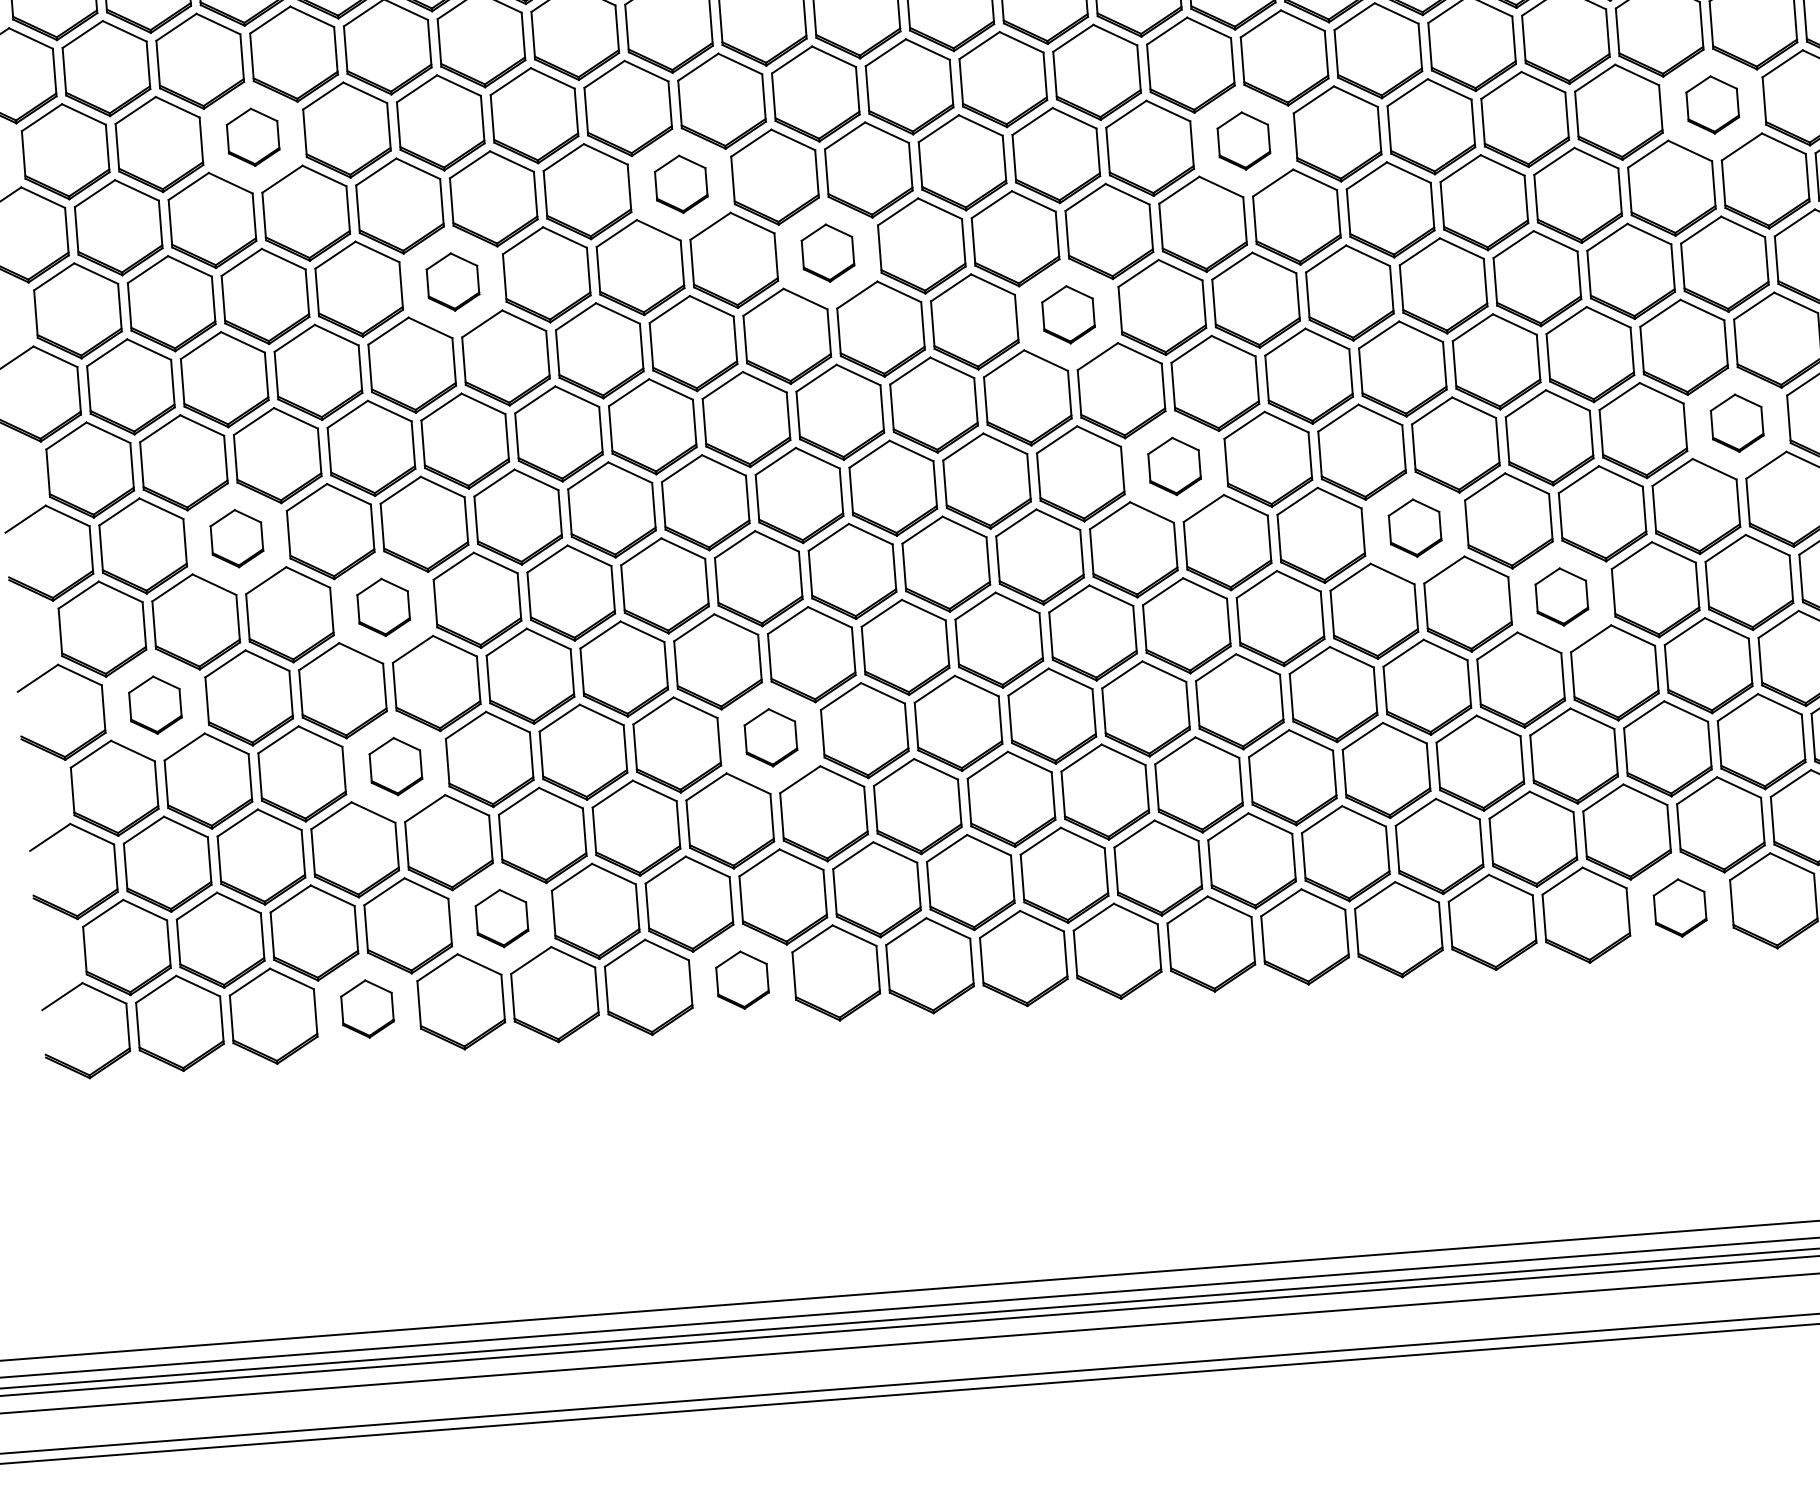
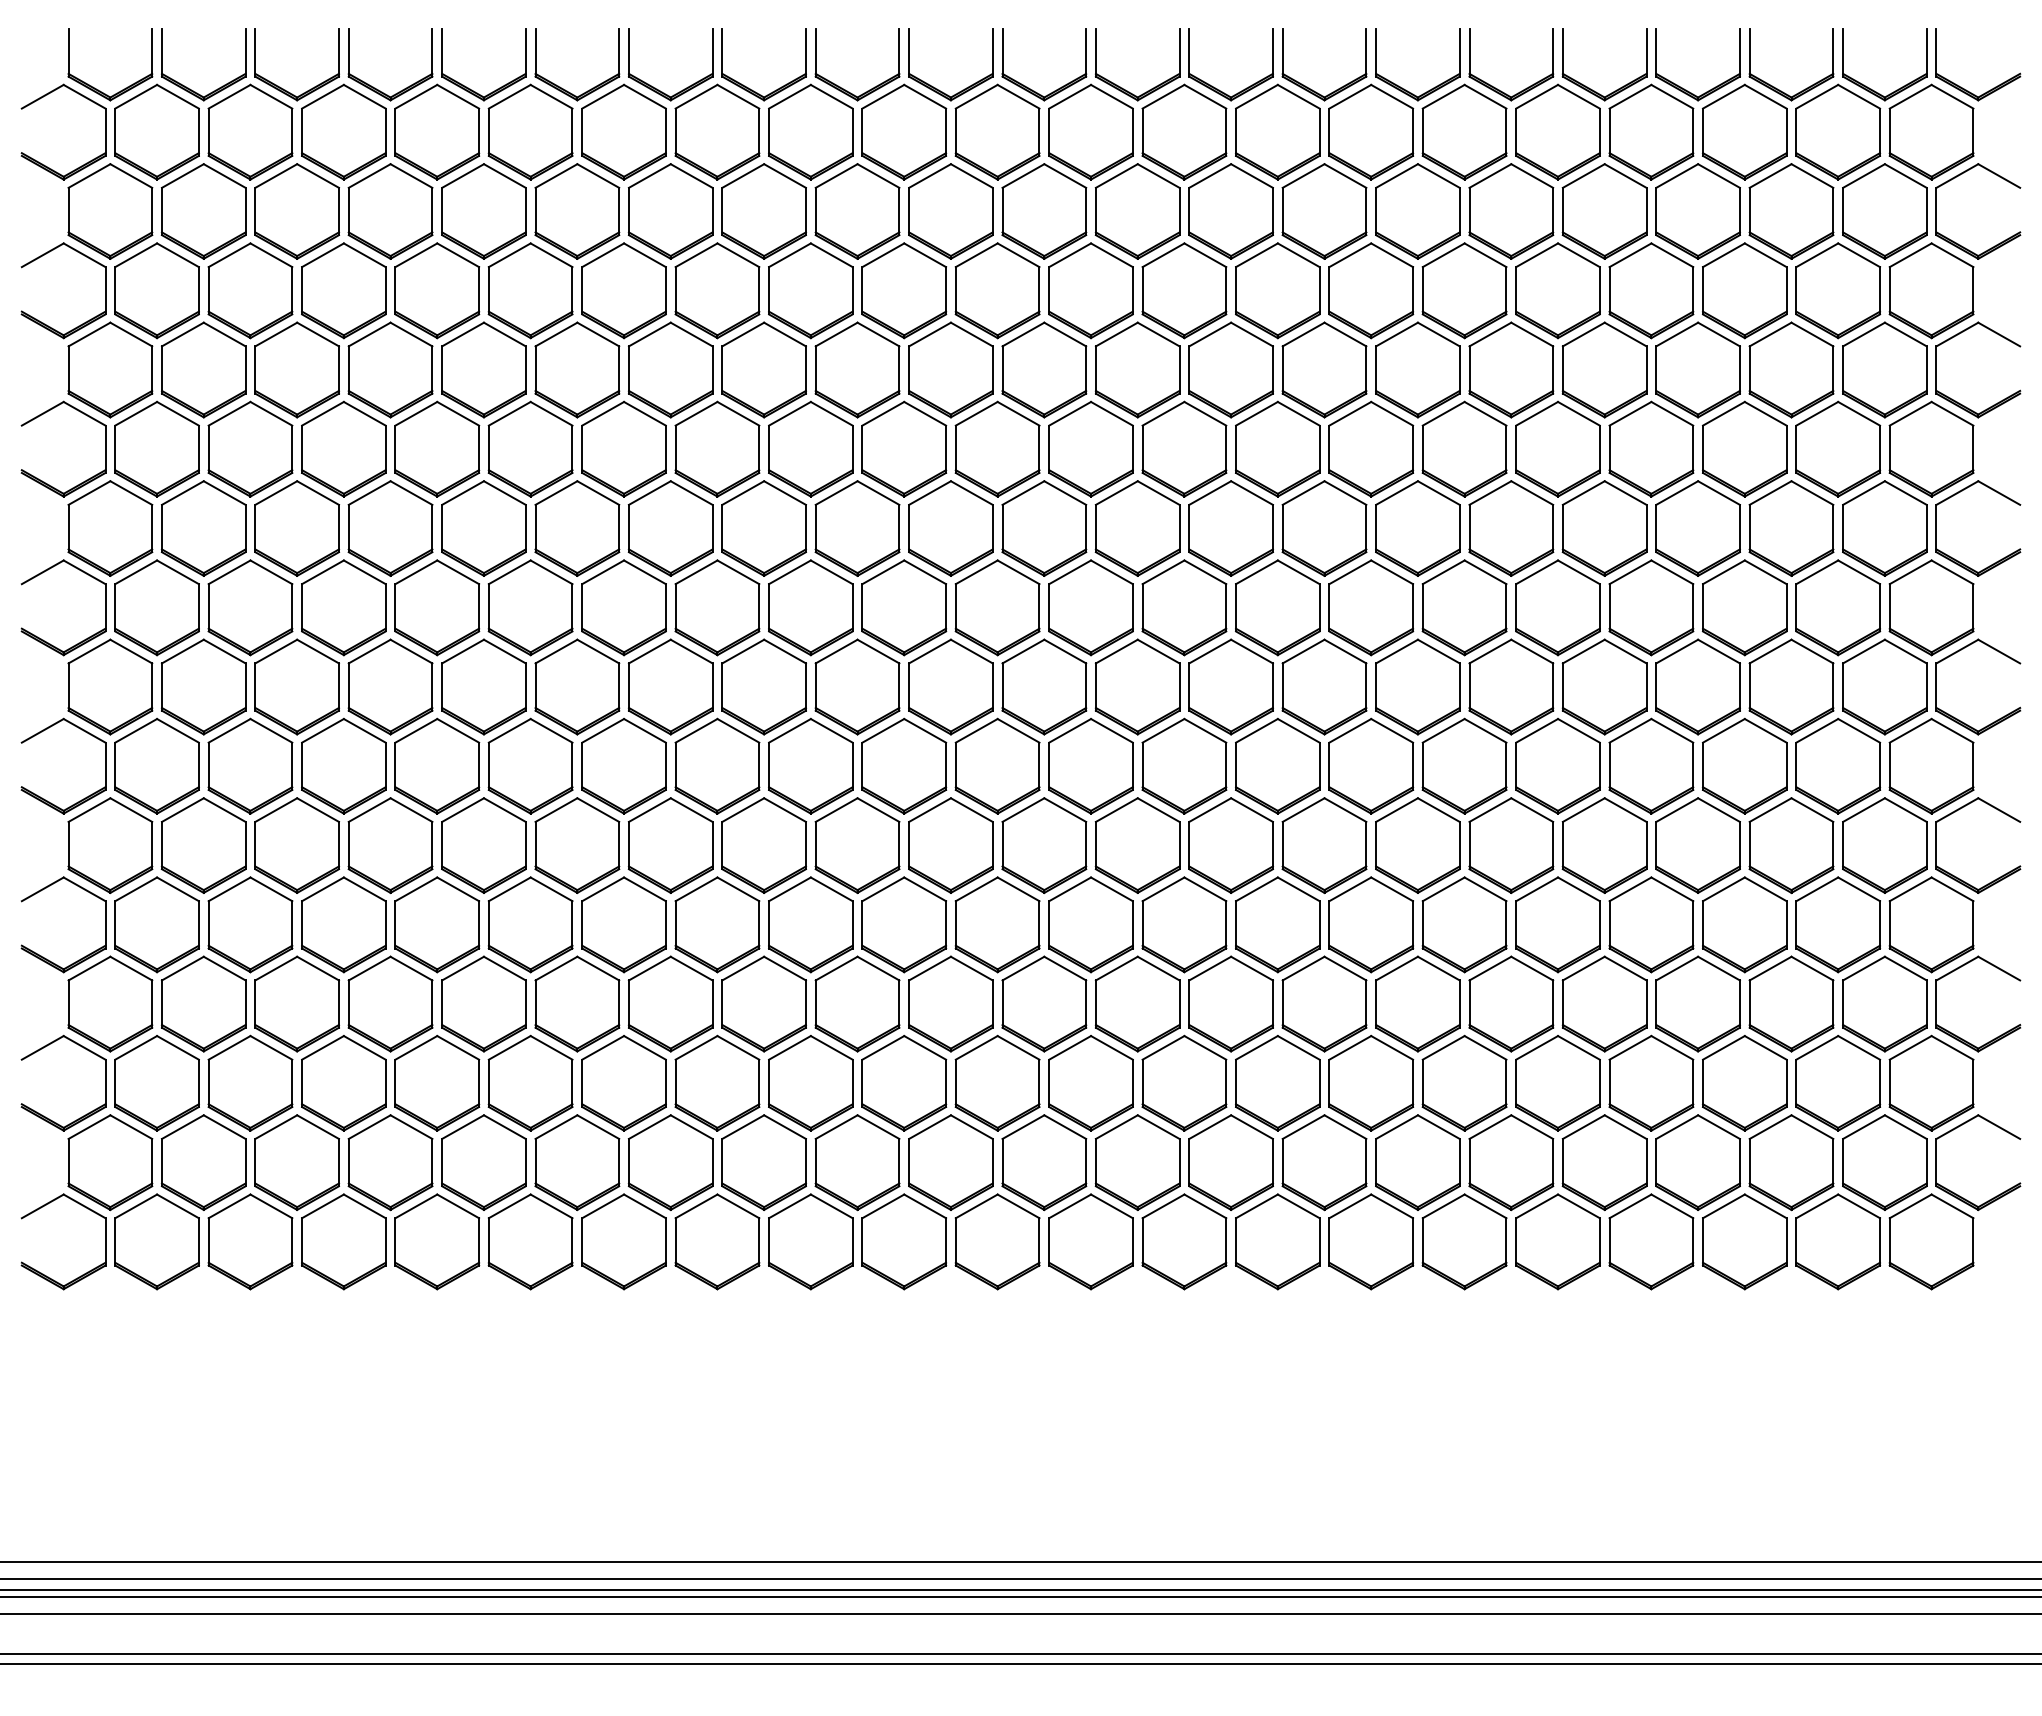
part: (1712, 104) -> (1744, 448), size x1.67
part: (252, 136) -> (296, 369), size x1.67
part: (1243, 140) -> (1277, 448), size x1.67
part: (681, 183) -> (717, 448), size x1.67
part: (828, 253) -> (857, 528), size x1.67
part: (452, 282) -> (483, 528), size x1.67
part: (1068, 314) -> (1090, 607), size x1.67
part: (1736, 422) -> (1744, 765), size x1.67
part: (1174, 465) -> (1184, 765), size x1.67
part: (1414, 528) -> (1417, 845), size x1.67
part: (236, 537) -> (250, 765), size x1.67
part: (1561, 596) -> (1557, 924), size x1.67
part: (383, 607) -> (390, 845), size x1.67
part: (154, 704) -> (156, 924), size x1.67
part: (770, 737) -> (763, 1003), size x1.67
part: (395, 766) -> (390, 1003), size x1.67
part: (1680, 907) -> (1651, 1241), size x1.67
part: (501, 918) -> (483, 1162), size x1.67
part: (742, 979) -> (717, 1241), size x1.67
part: (367, 1008) -> (343, 1241), size x1.67

